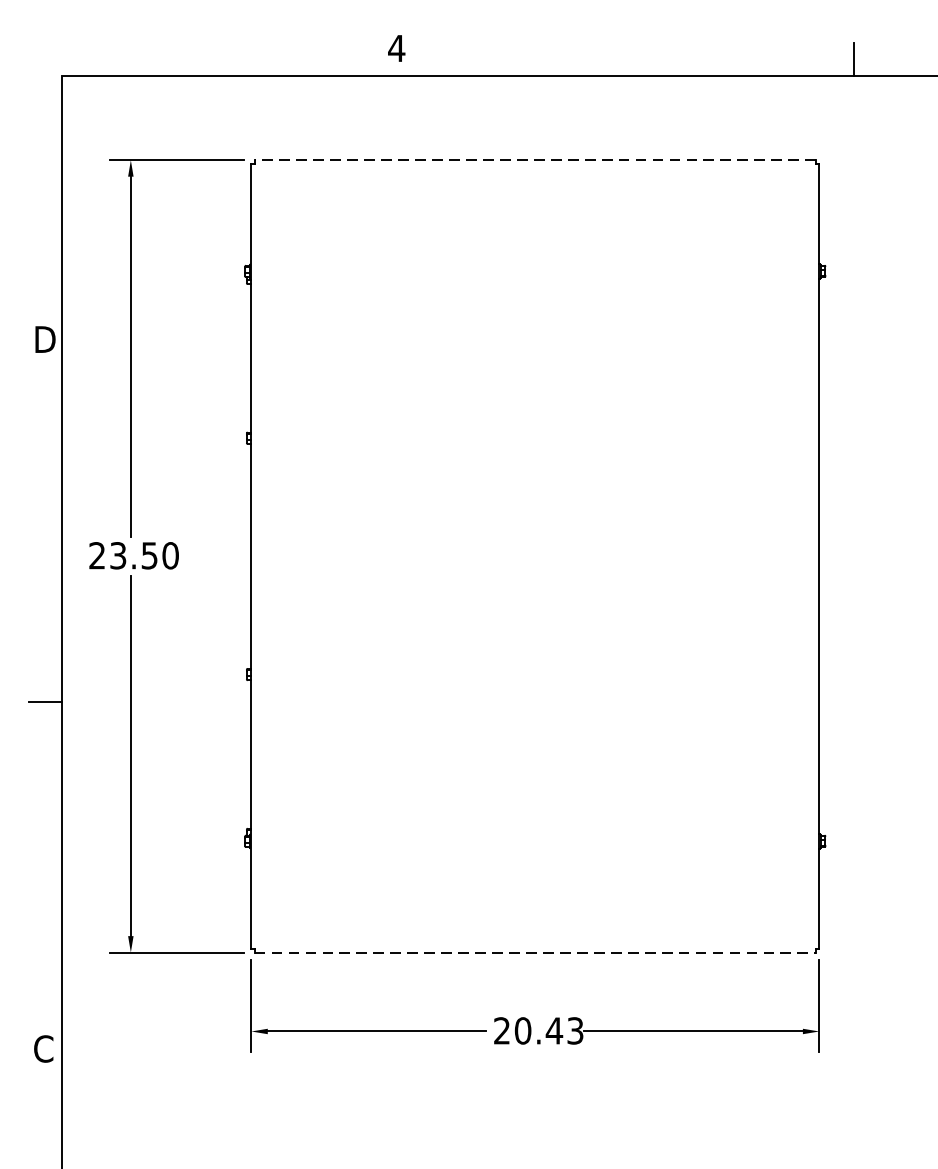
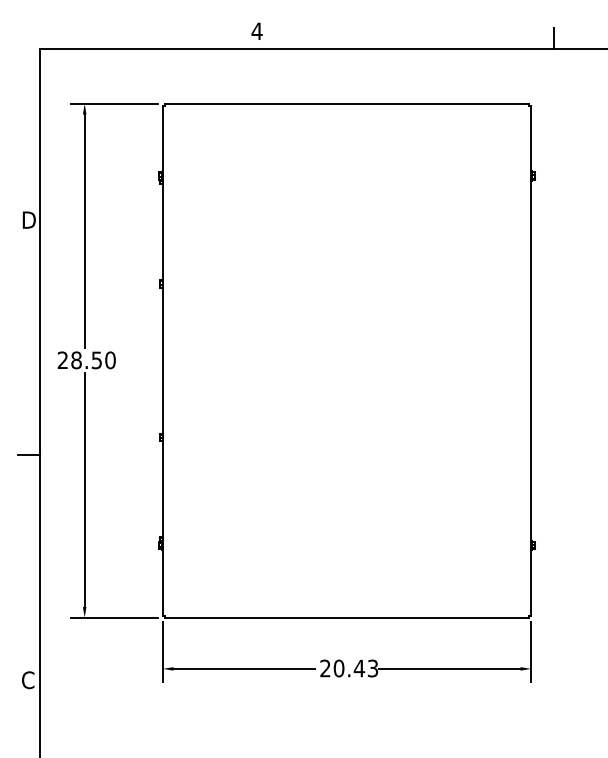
line: (534, 159) -> (346, 103), dashed -> solid
text: (118, 555) -> (76, 360), 23.50 -> 28.50
line: (536, 952) -> (347, 617), dashed -> solid

